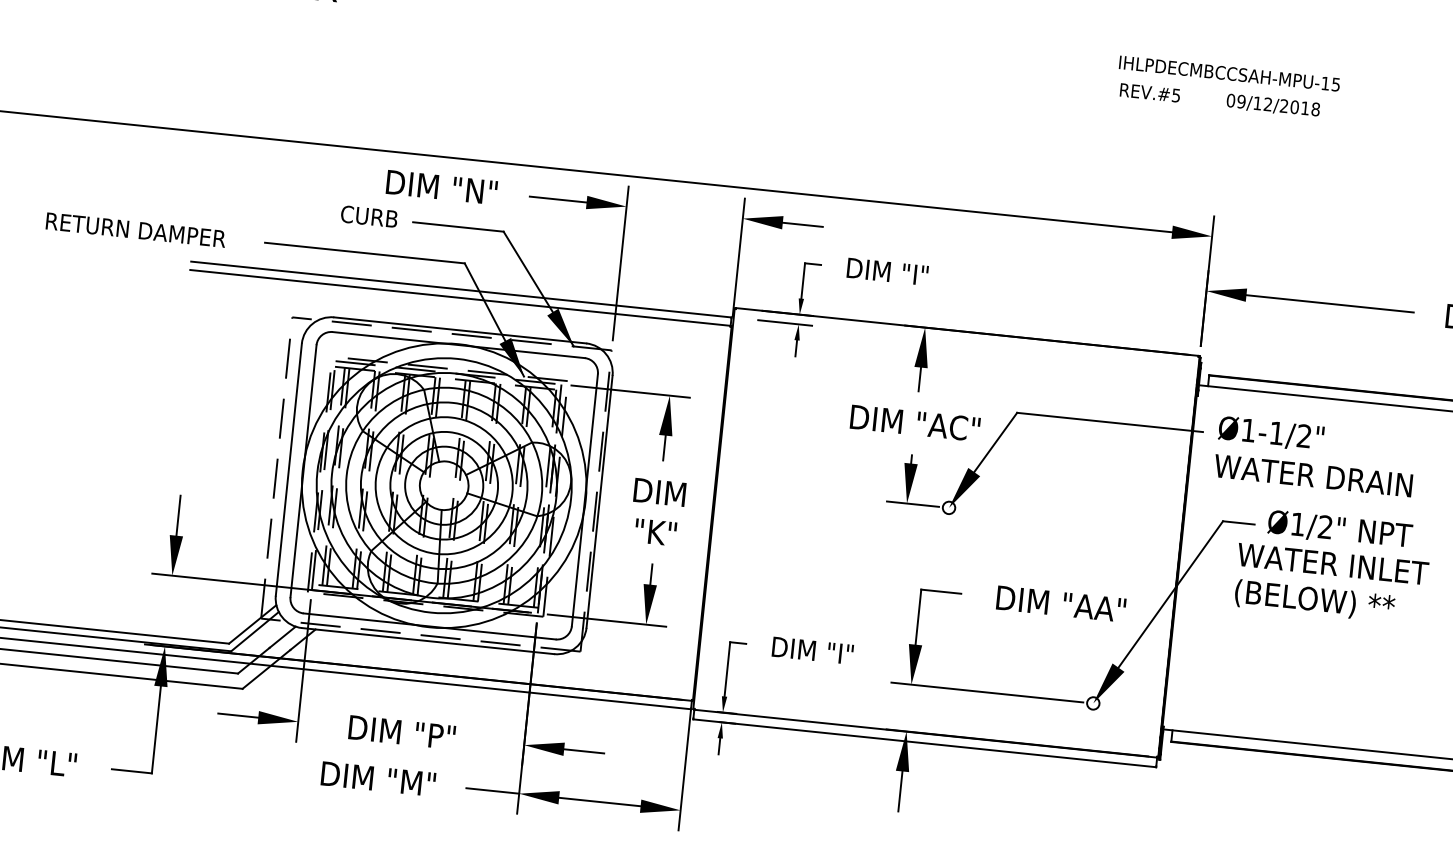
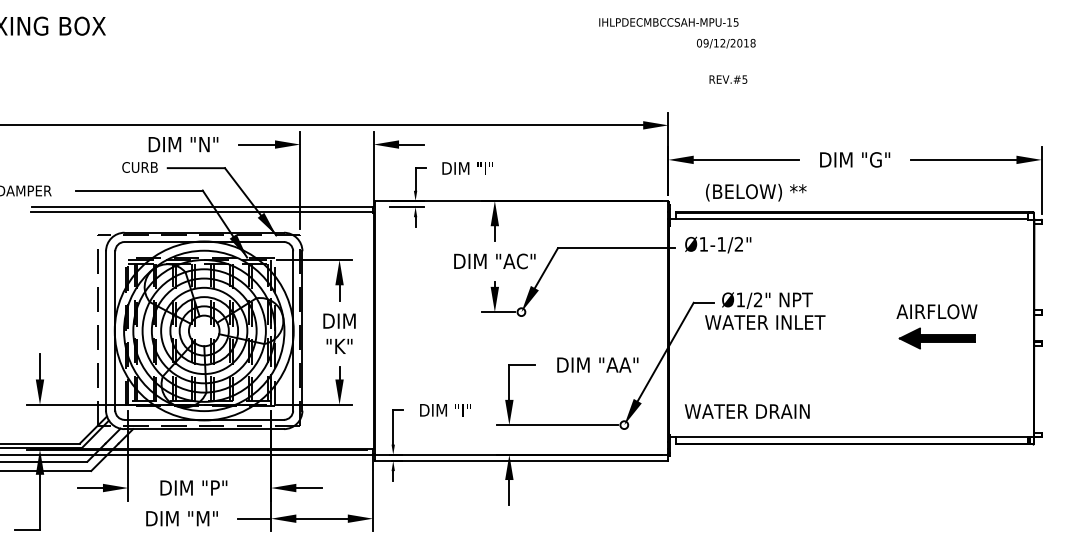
text: (1150, 92) -> (728, 79), moved
text: (1273, 105) -> (726, 43), moved
text: (1312, 475) -> (746, 411), moved
text: (1315, 600) -> (756, 192), moved

